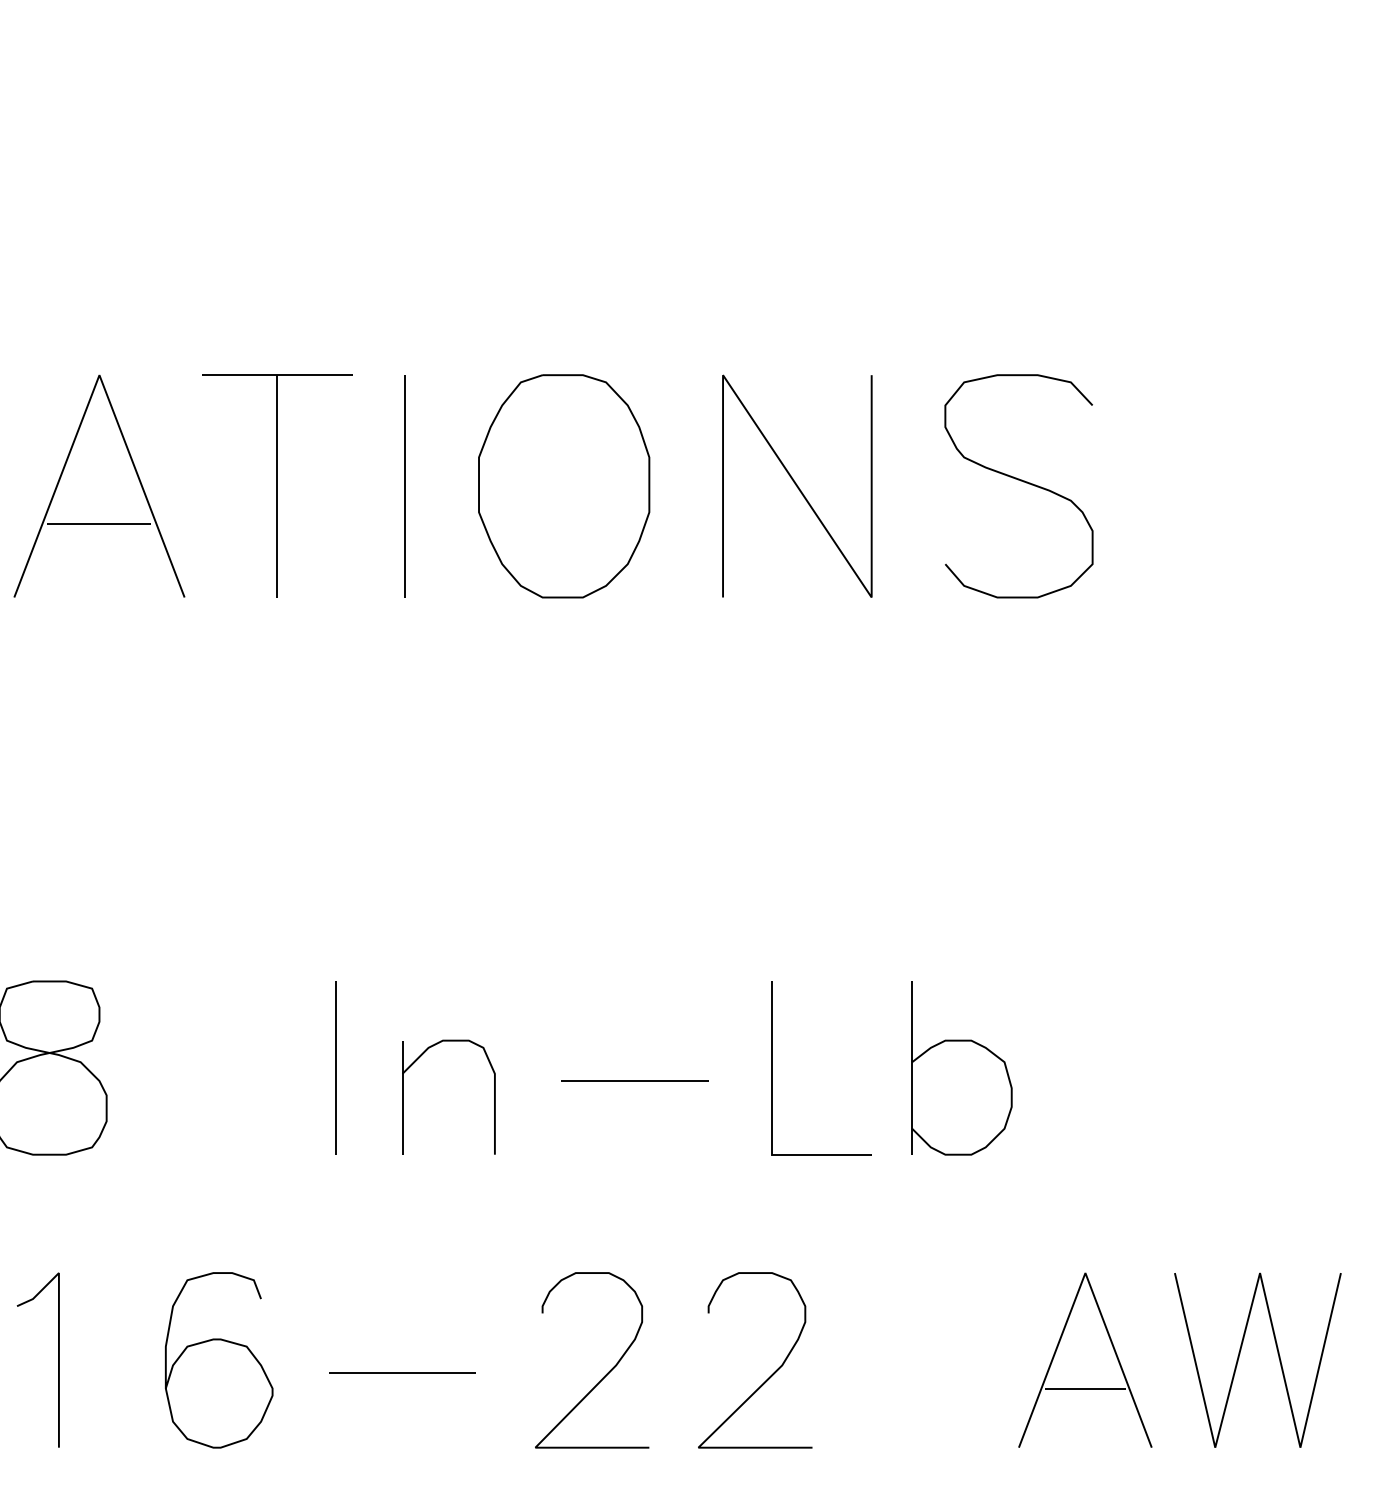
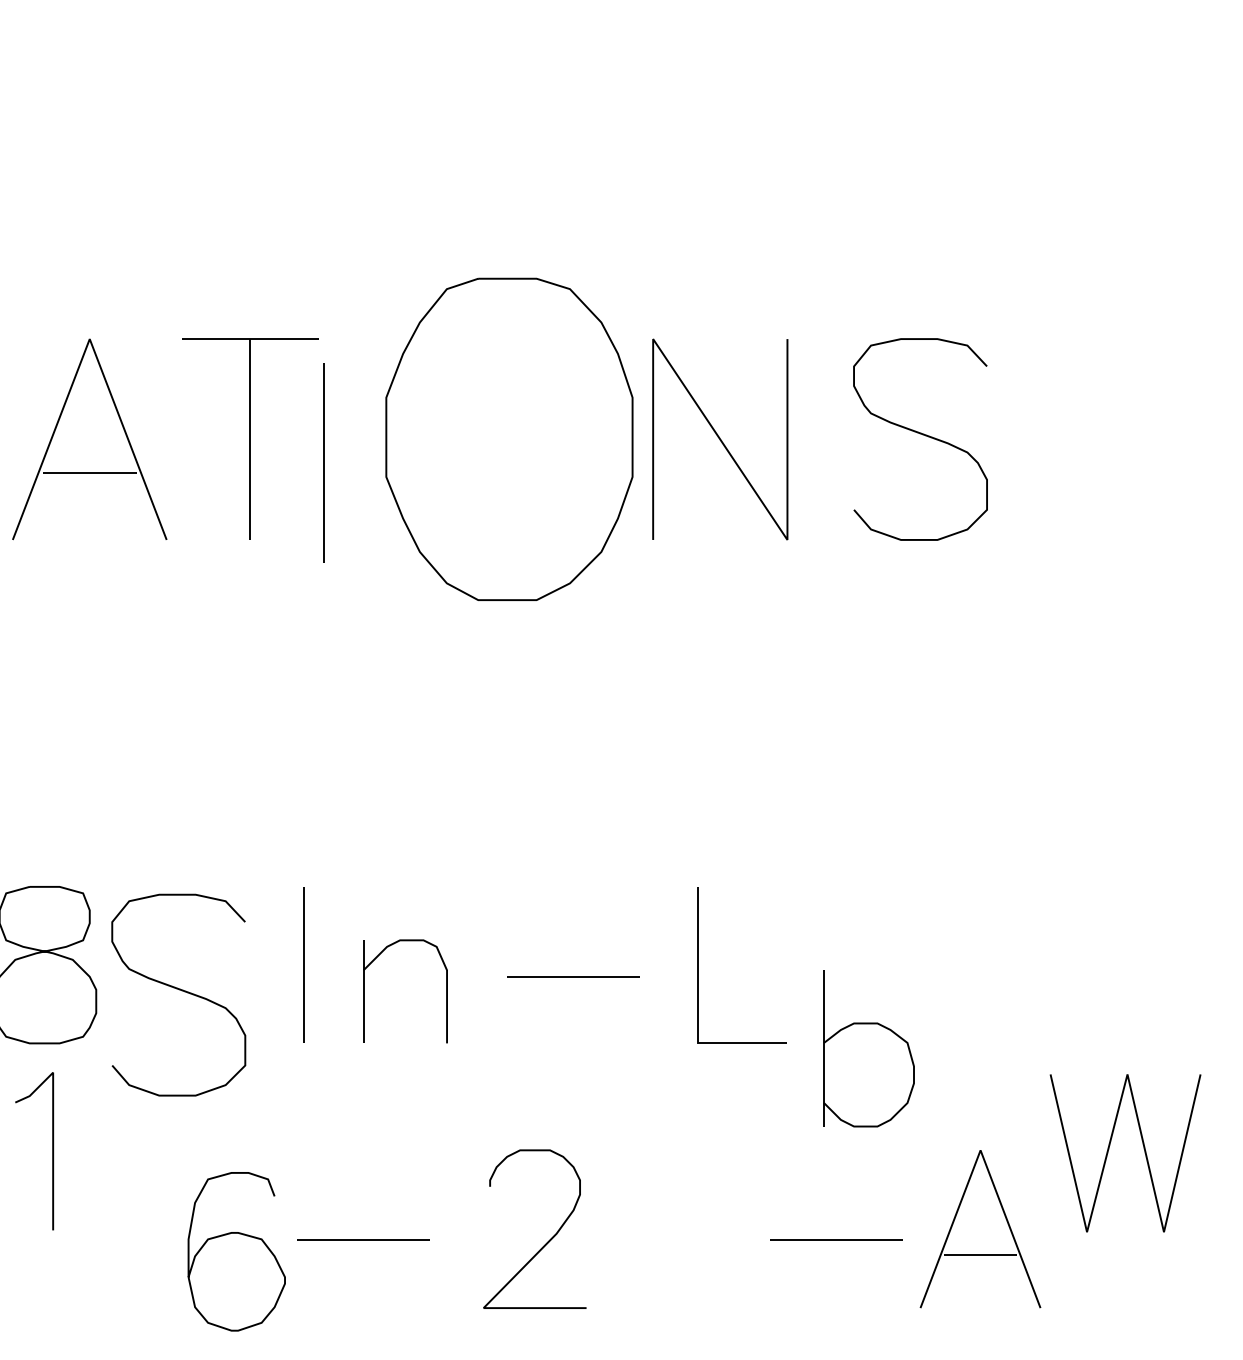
line: (404, 486) -> (322, 463), moved
part: (564, 486) -> (509, 439), size x1.6
part: (961, 1068) -> (868, 1048), moved
curve: (199, 1096) -> (180, 990), added
curve: (223, 1341) -> (240, 1234), moved
line: (1240, 1354) -> (1109, 1148), moved
line: (58, 1359) -> (52, 1150), moved
line: (925, 1372) -> (836, 1240), added
curve: (770, 1375) -> (696, 1242), removed

